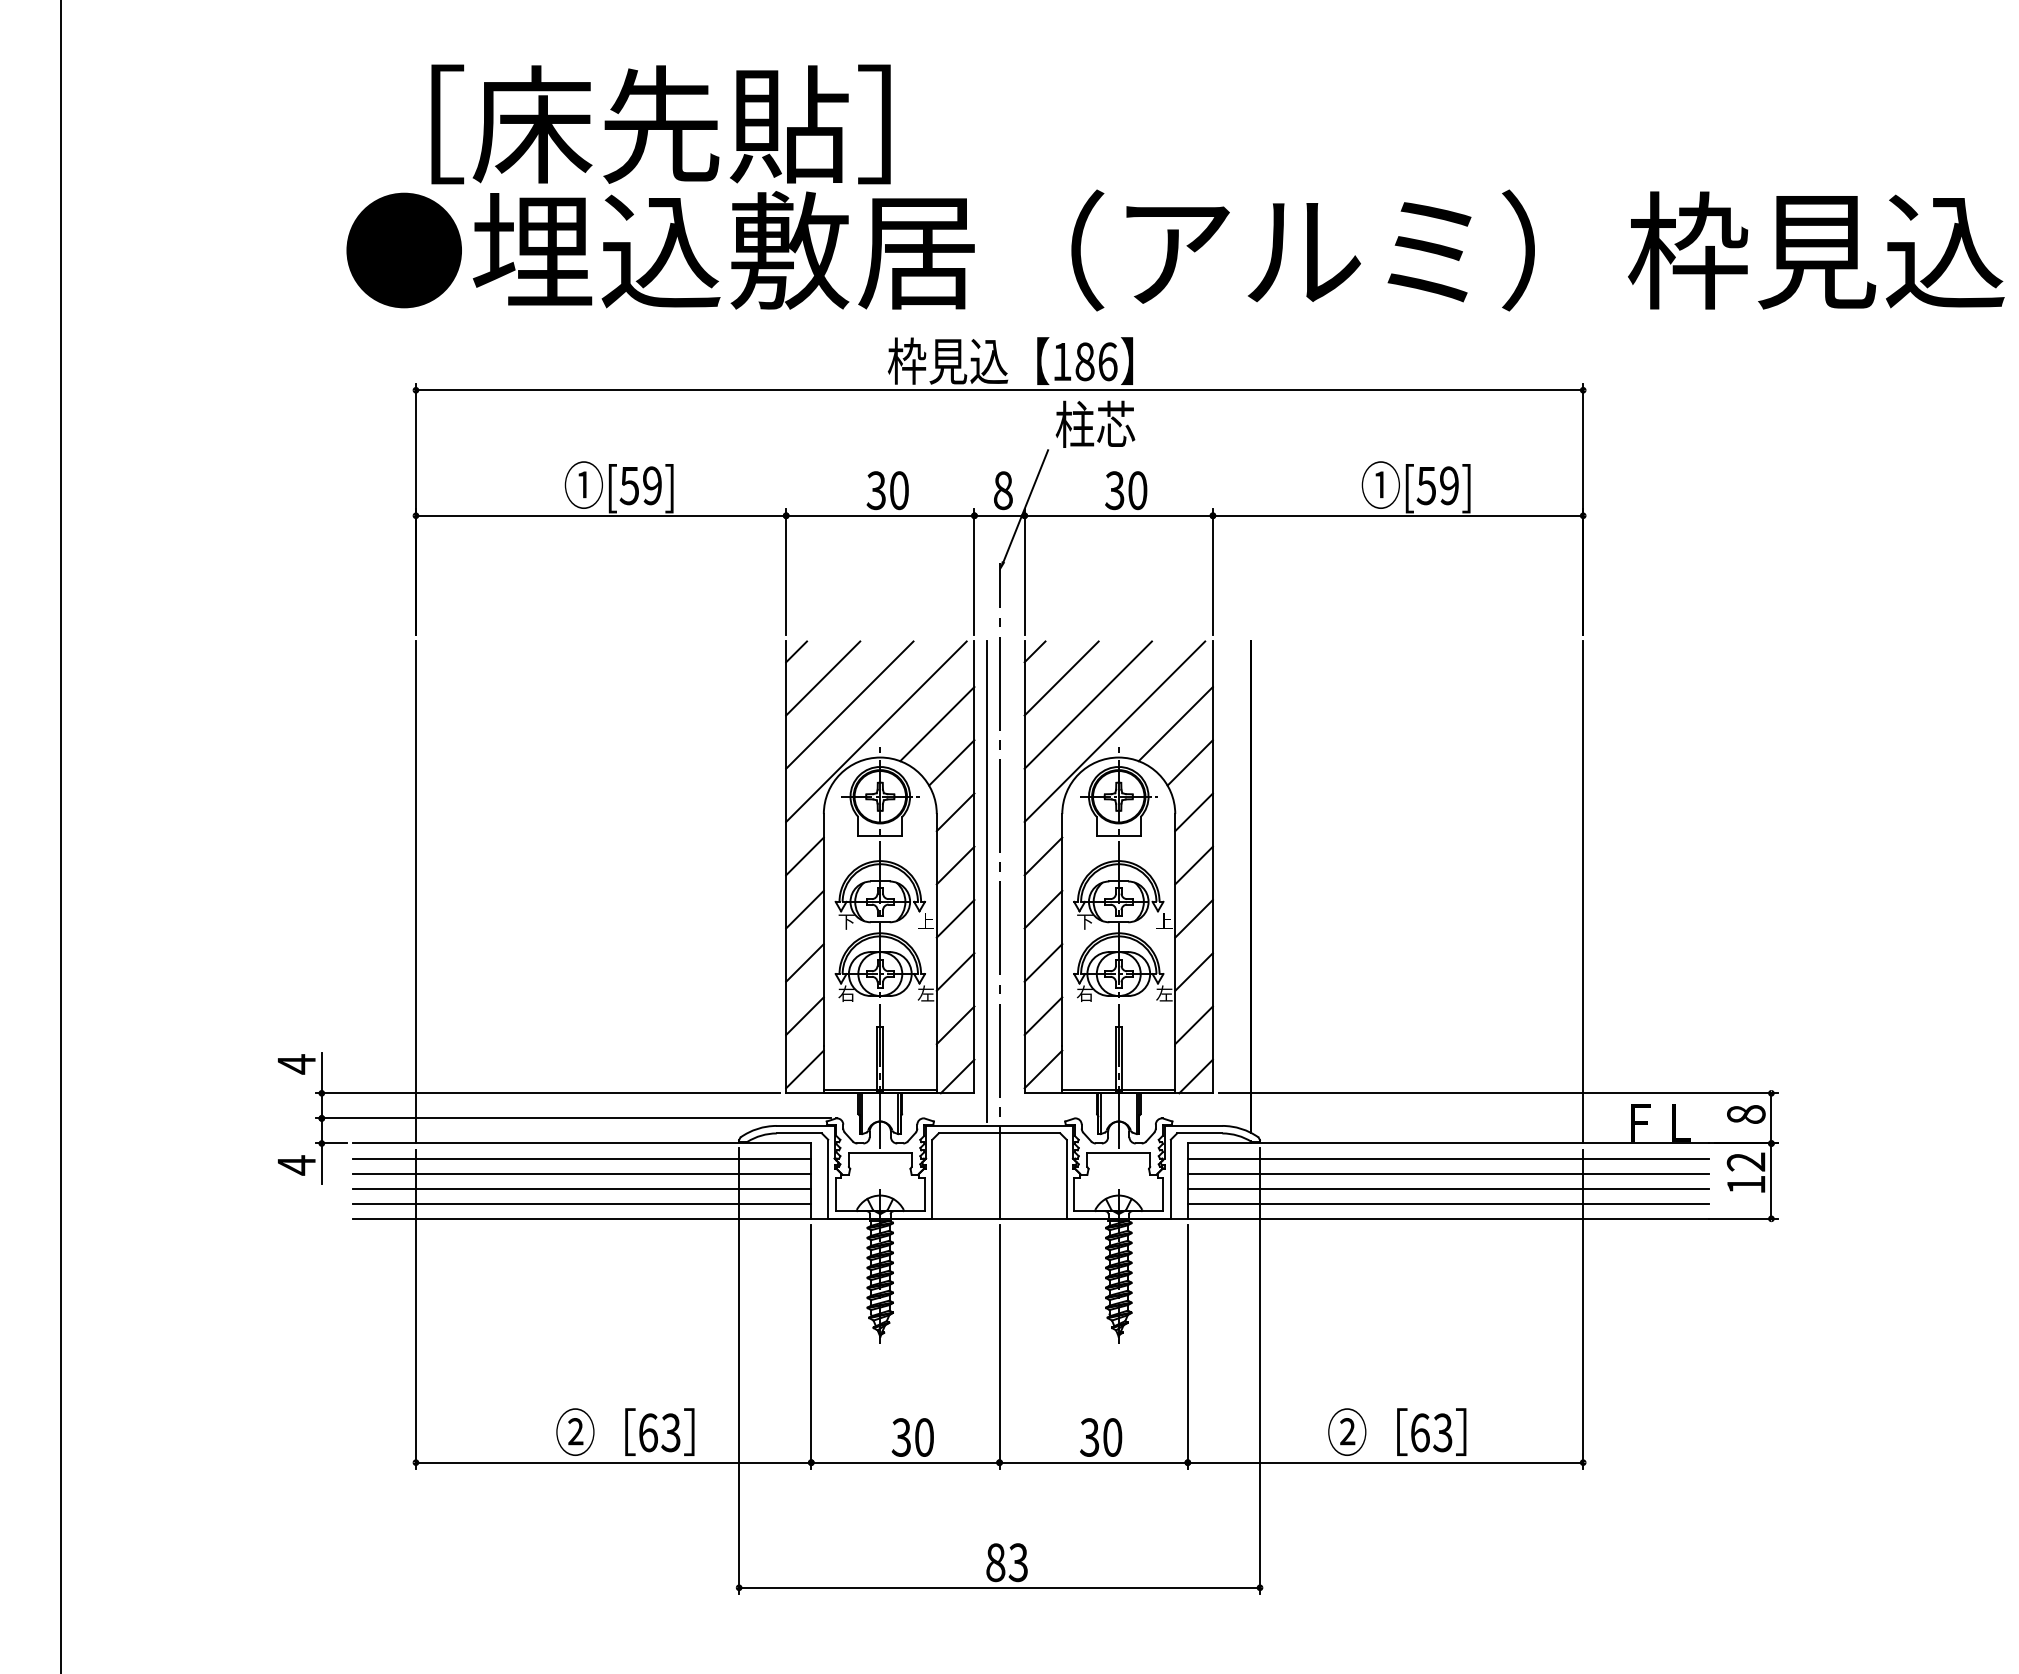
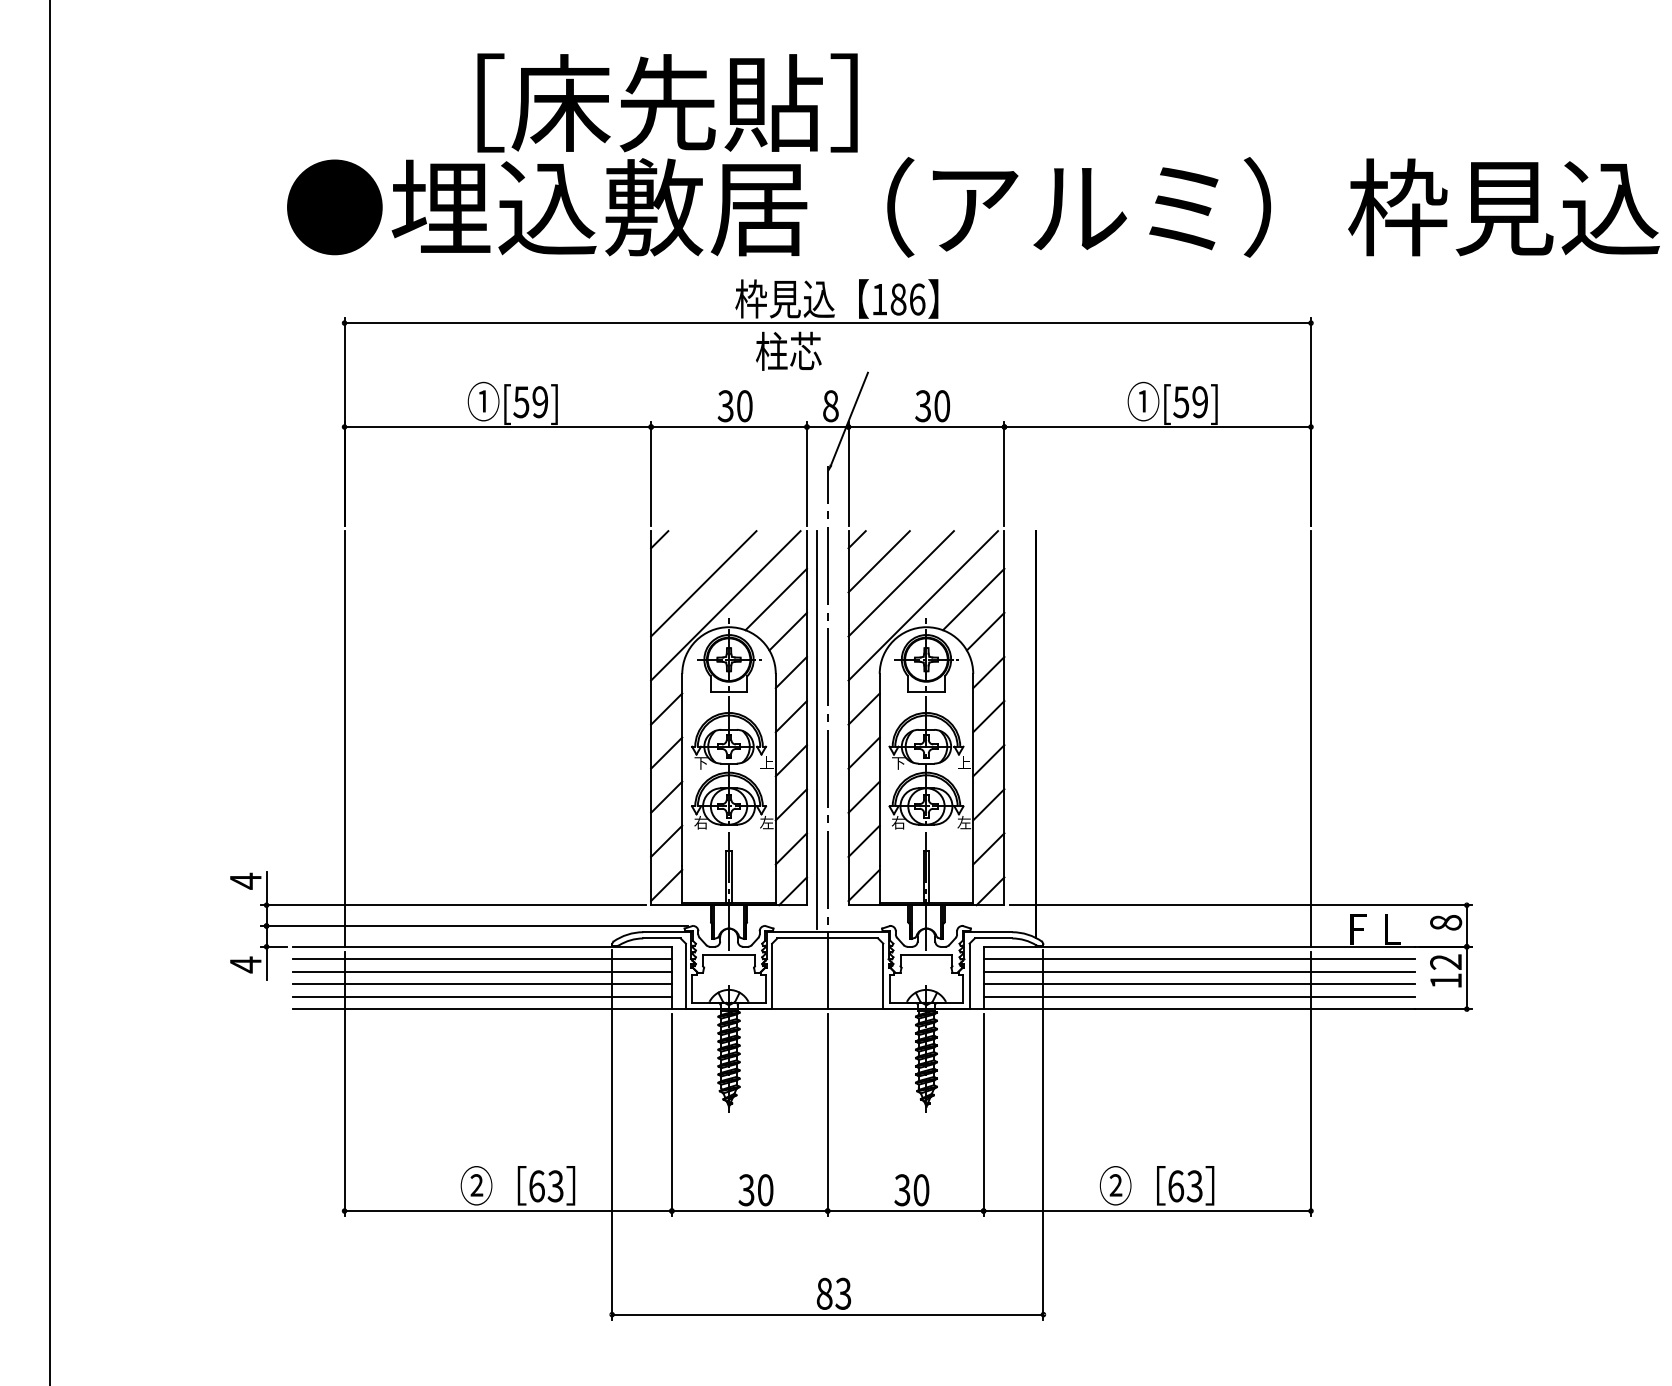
text: (660, 124) -> (667, 103), moved
text: (1095, 423) -> (788, 350), moved
line: (823, 678) -> (681, 561), removed

